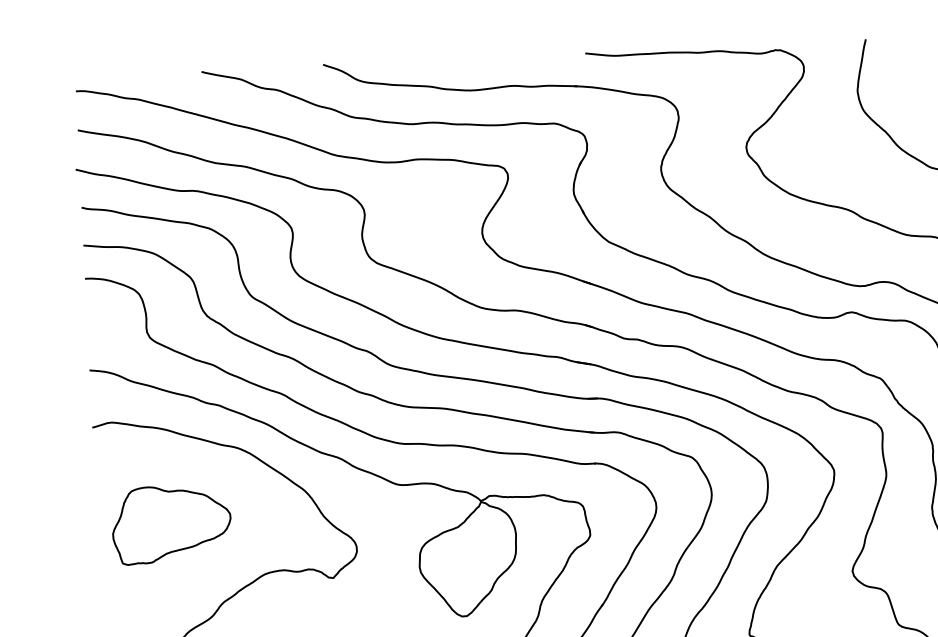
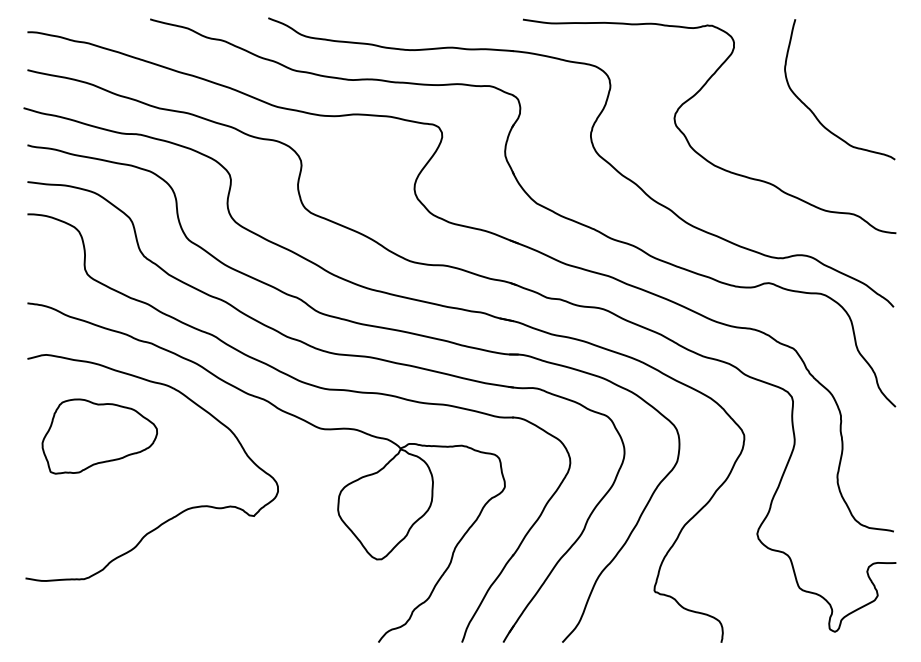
part: (171, 524) -> (99, 436), moved

